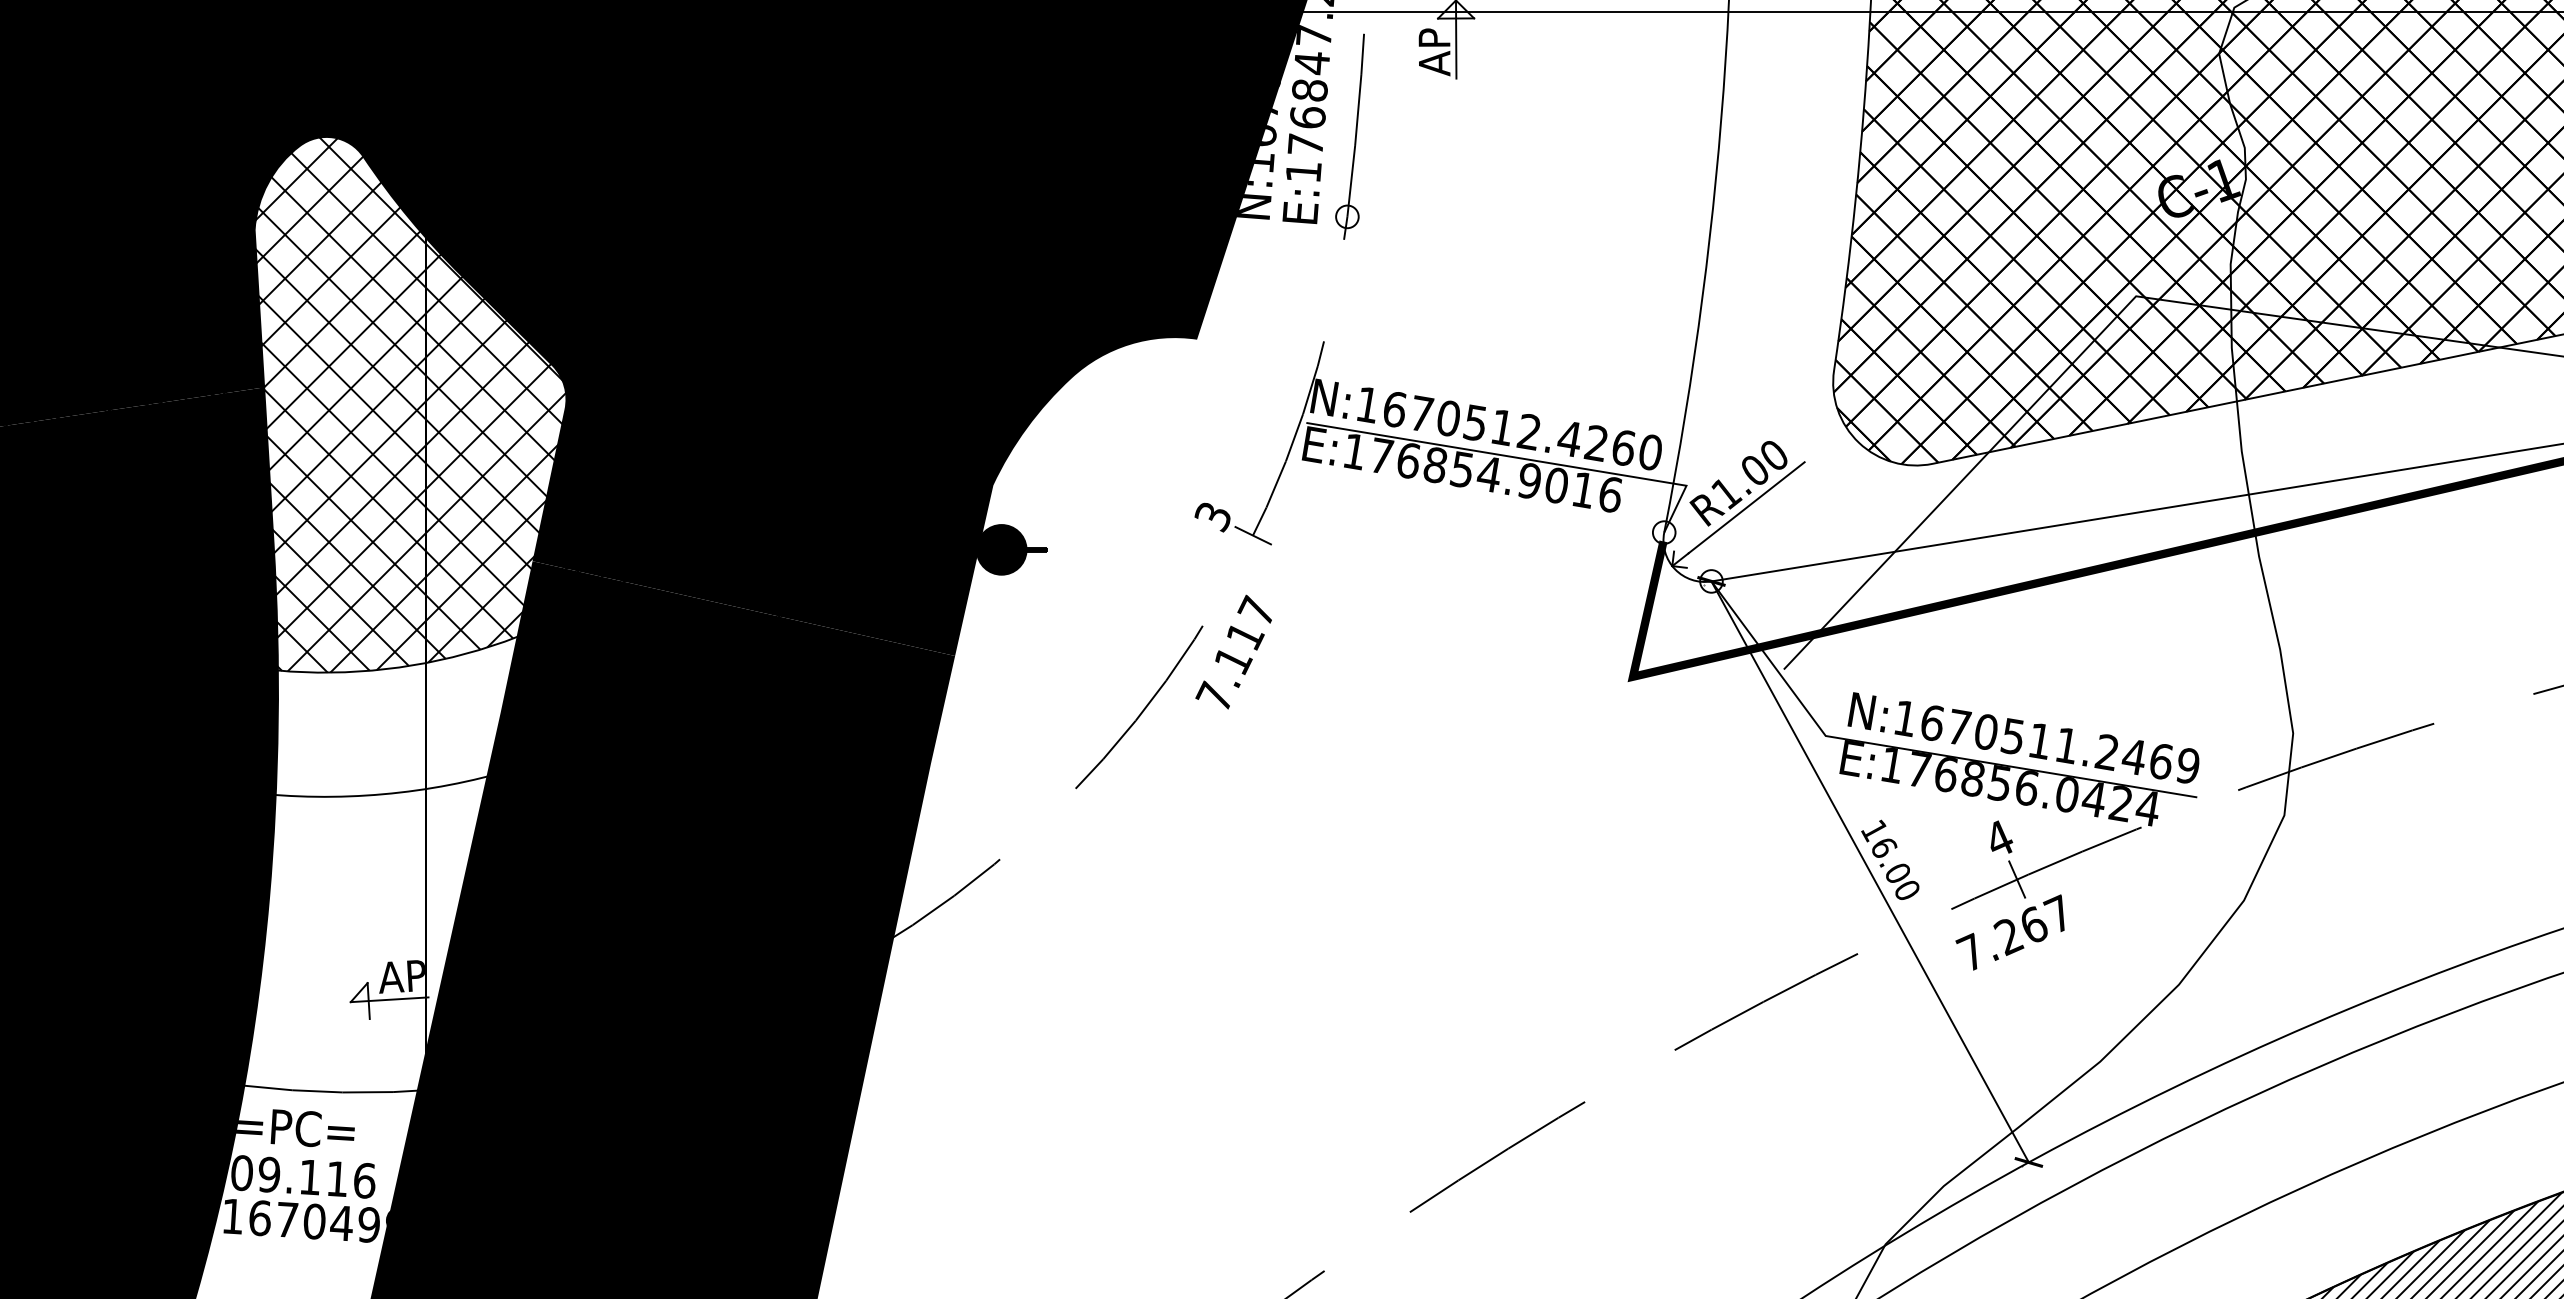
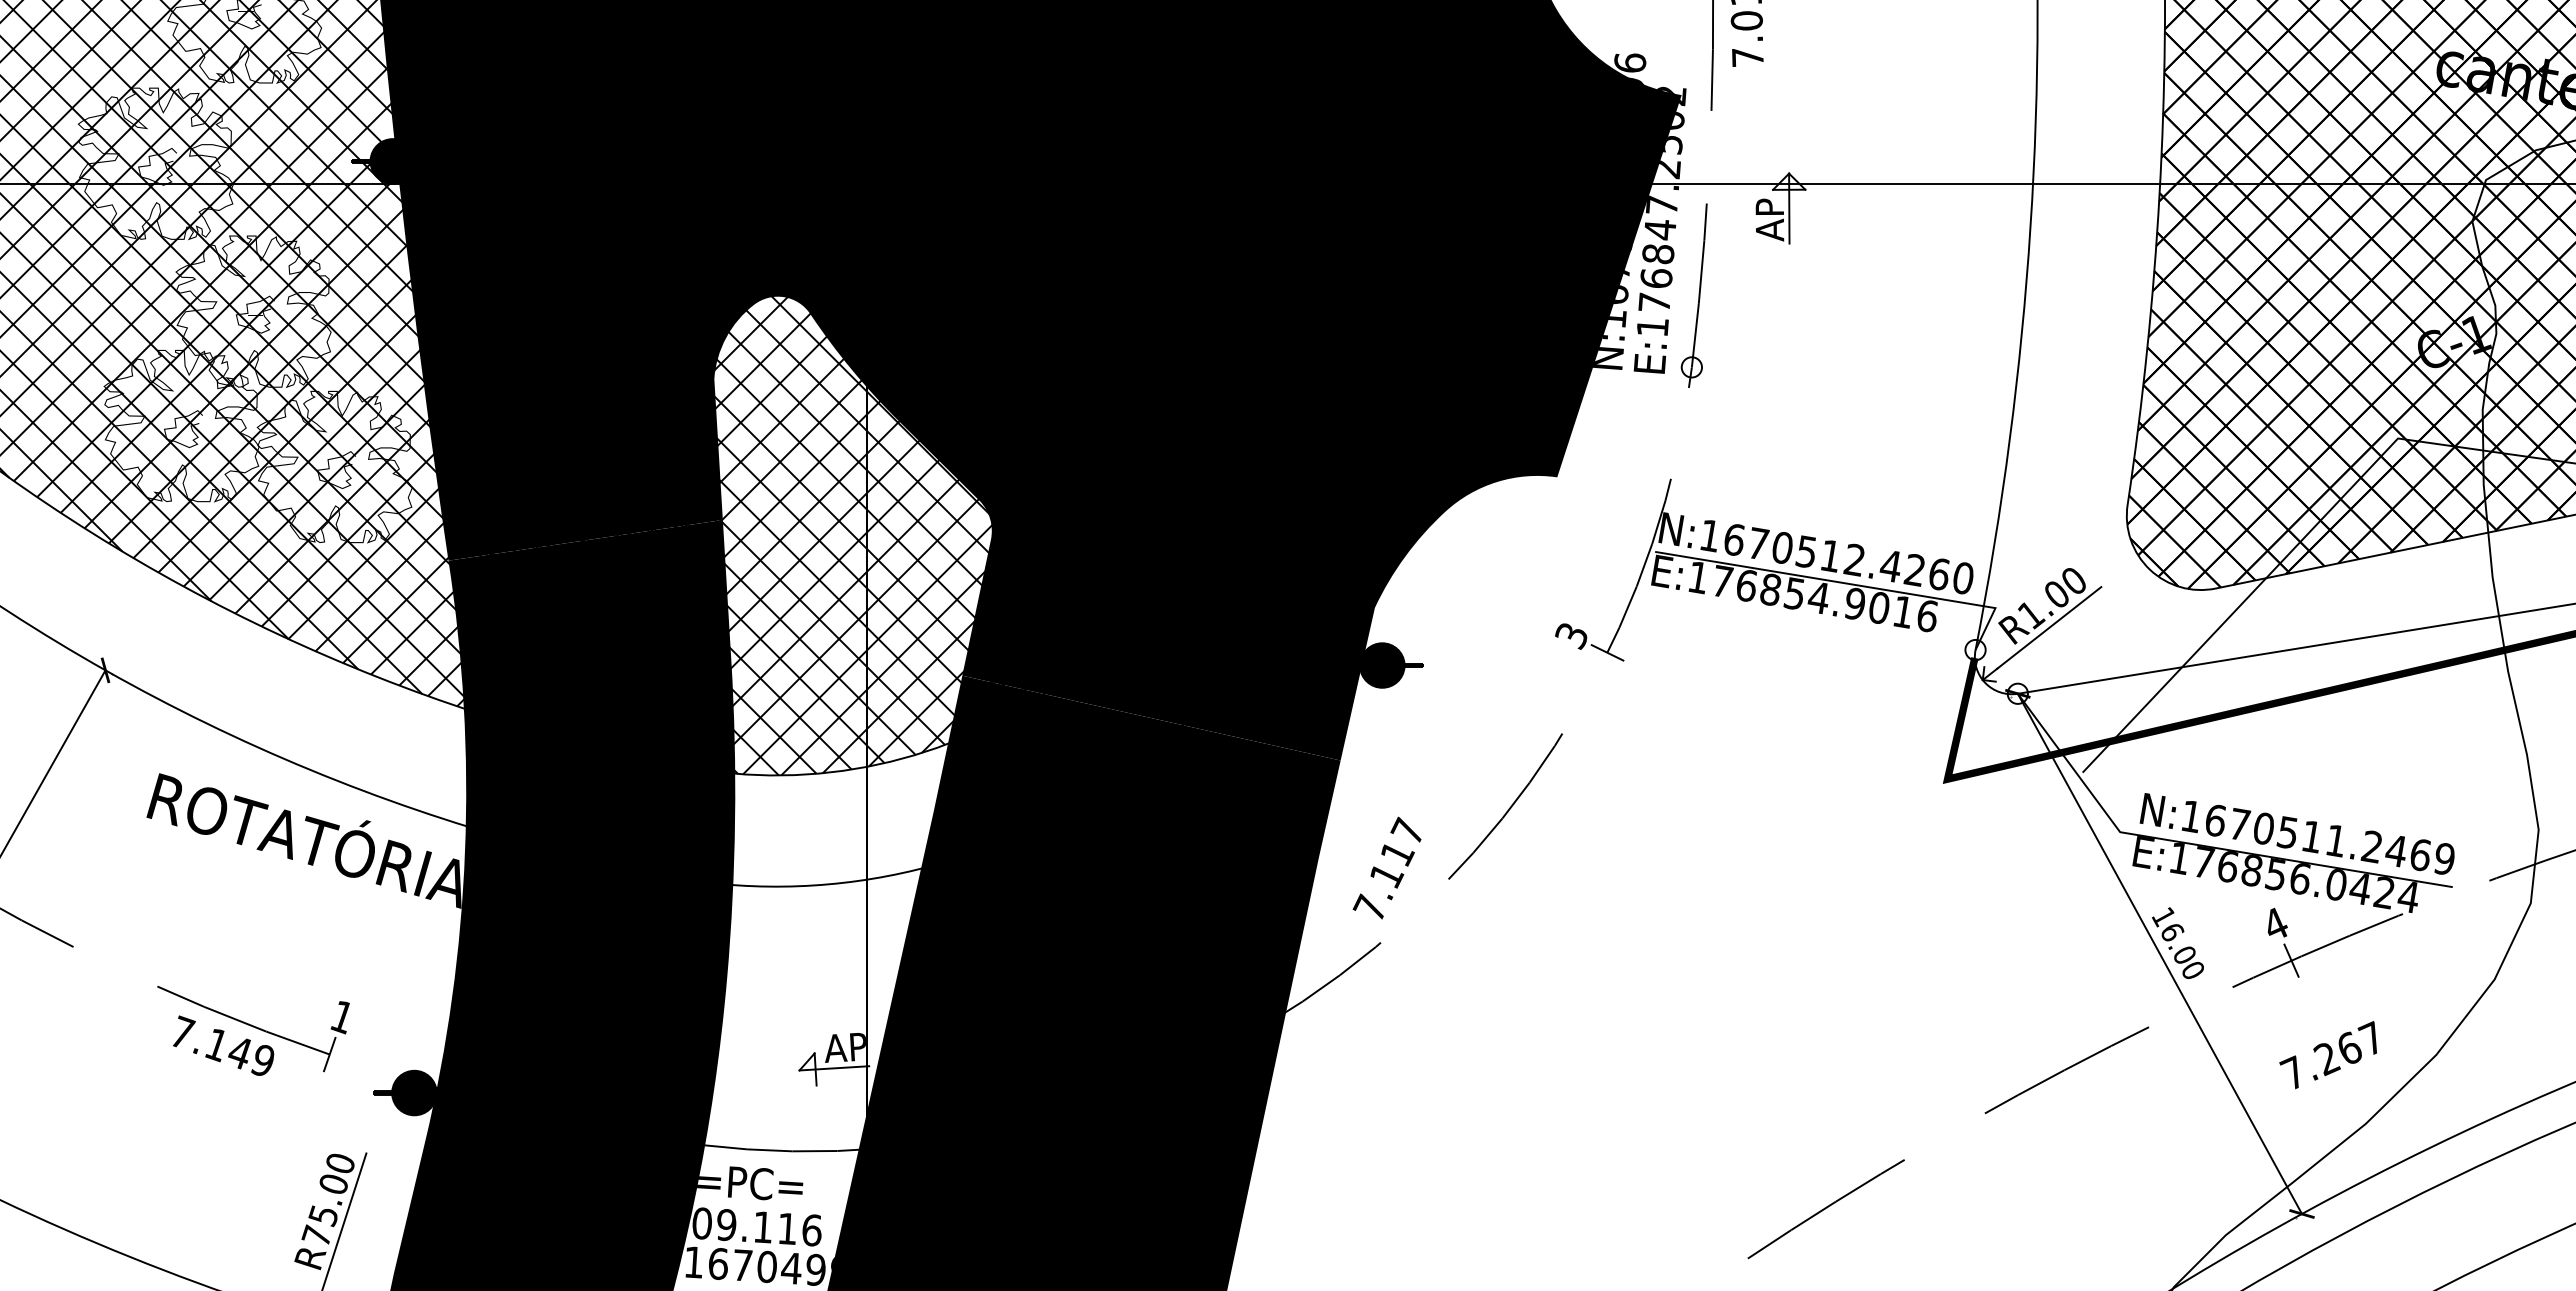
text: (1233, 651) -> (1386, 867), moved
text: (2009, 932) -> (2327, 1055), moved

